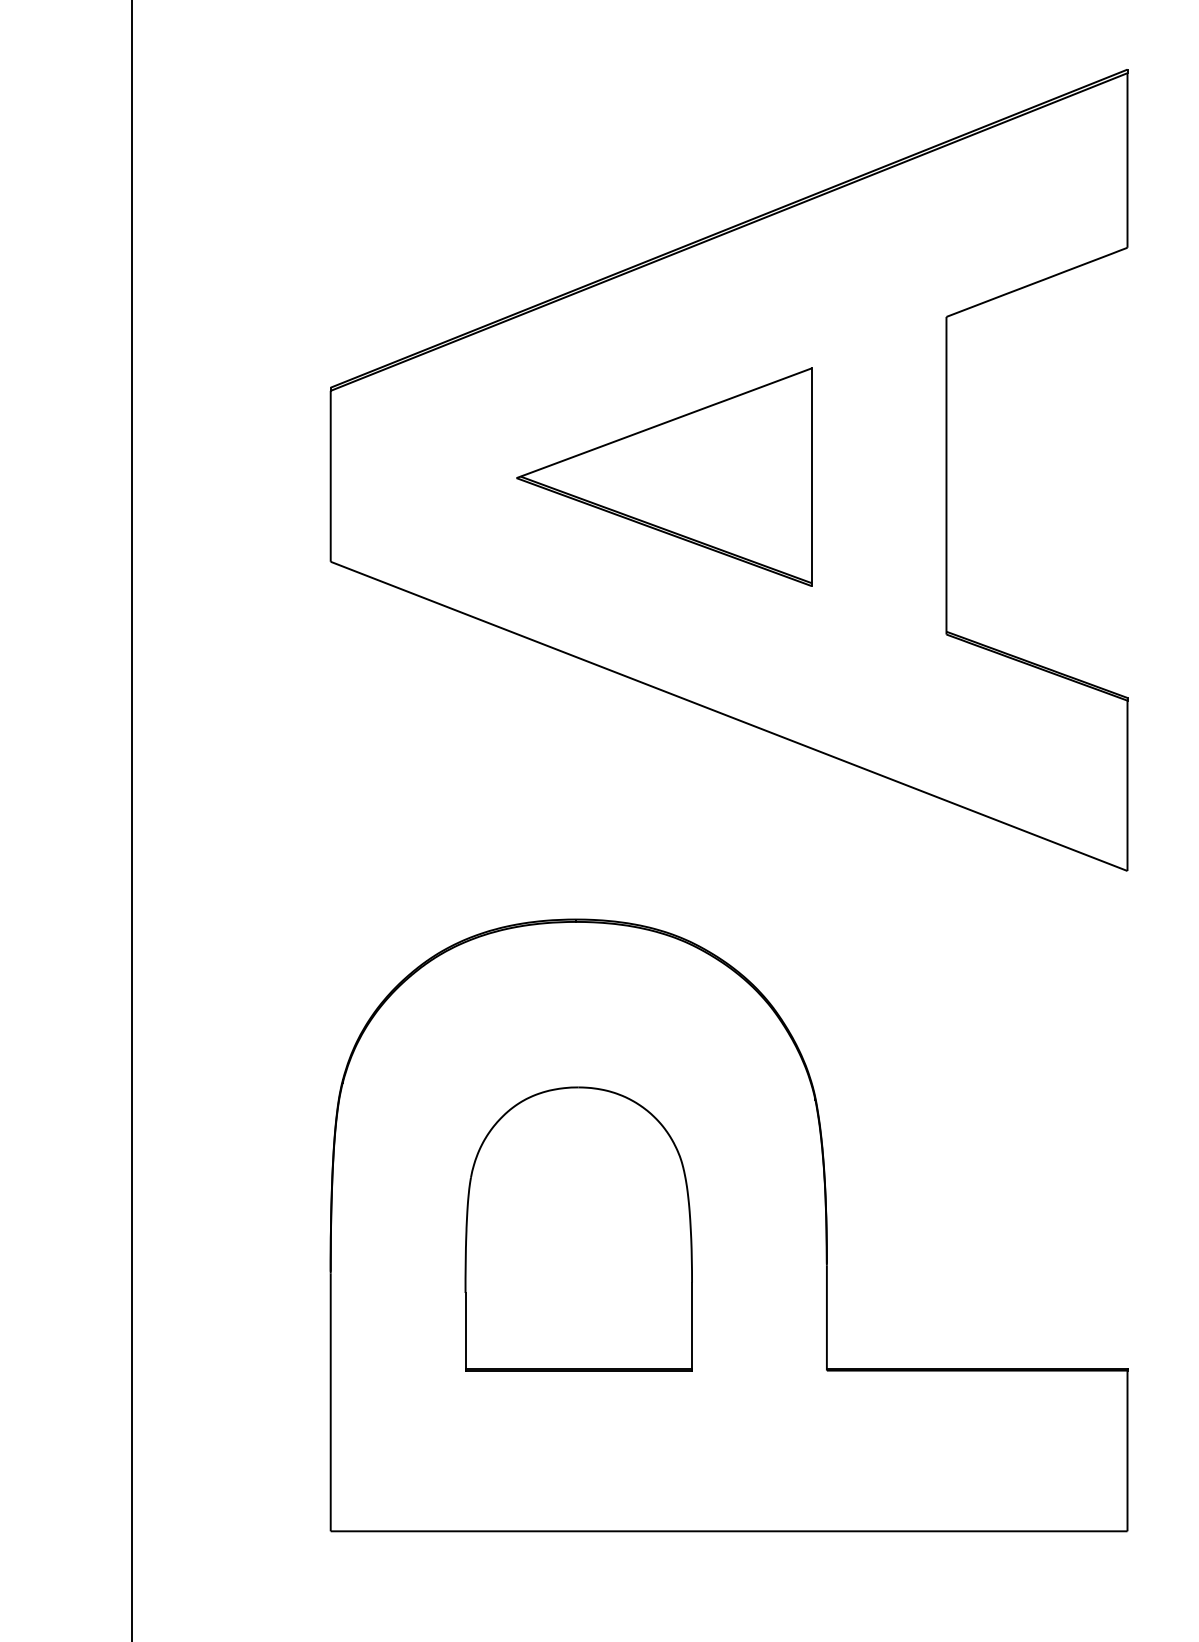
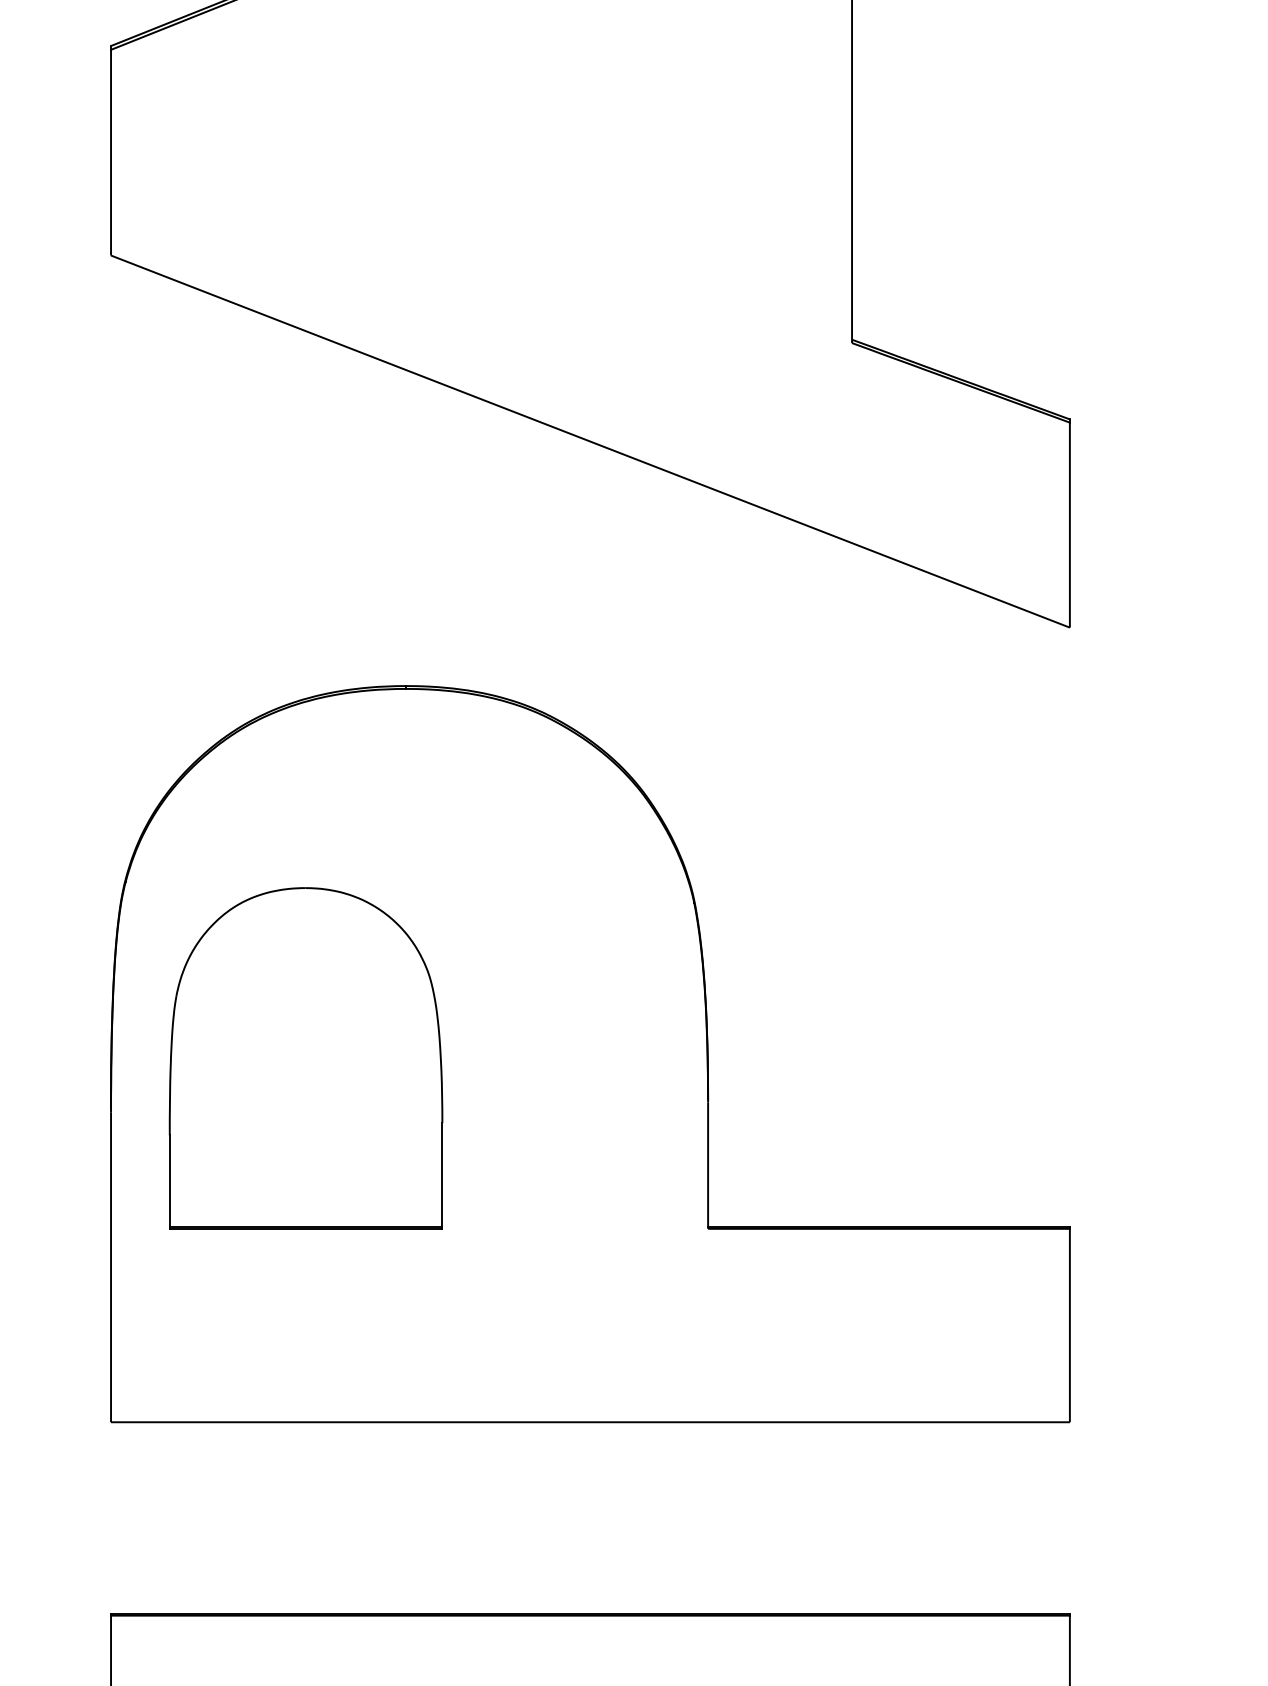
part: (664, 476) -> (512, 152), removed
part: (578, 1228) -> (305, 1057), moved

